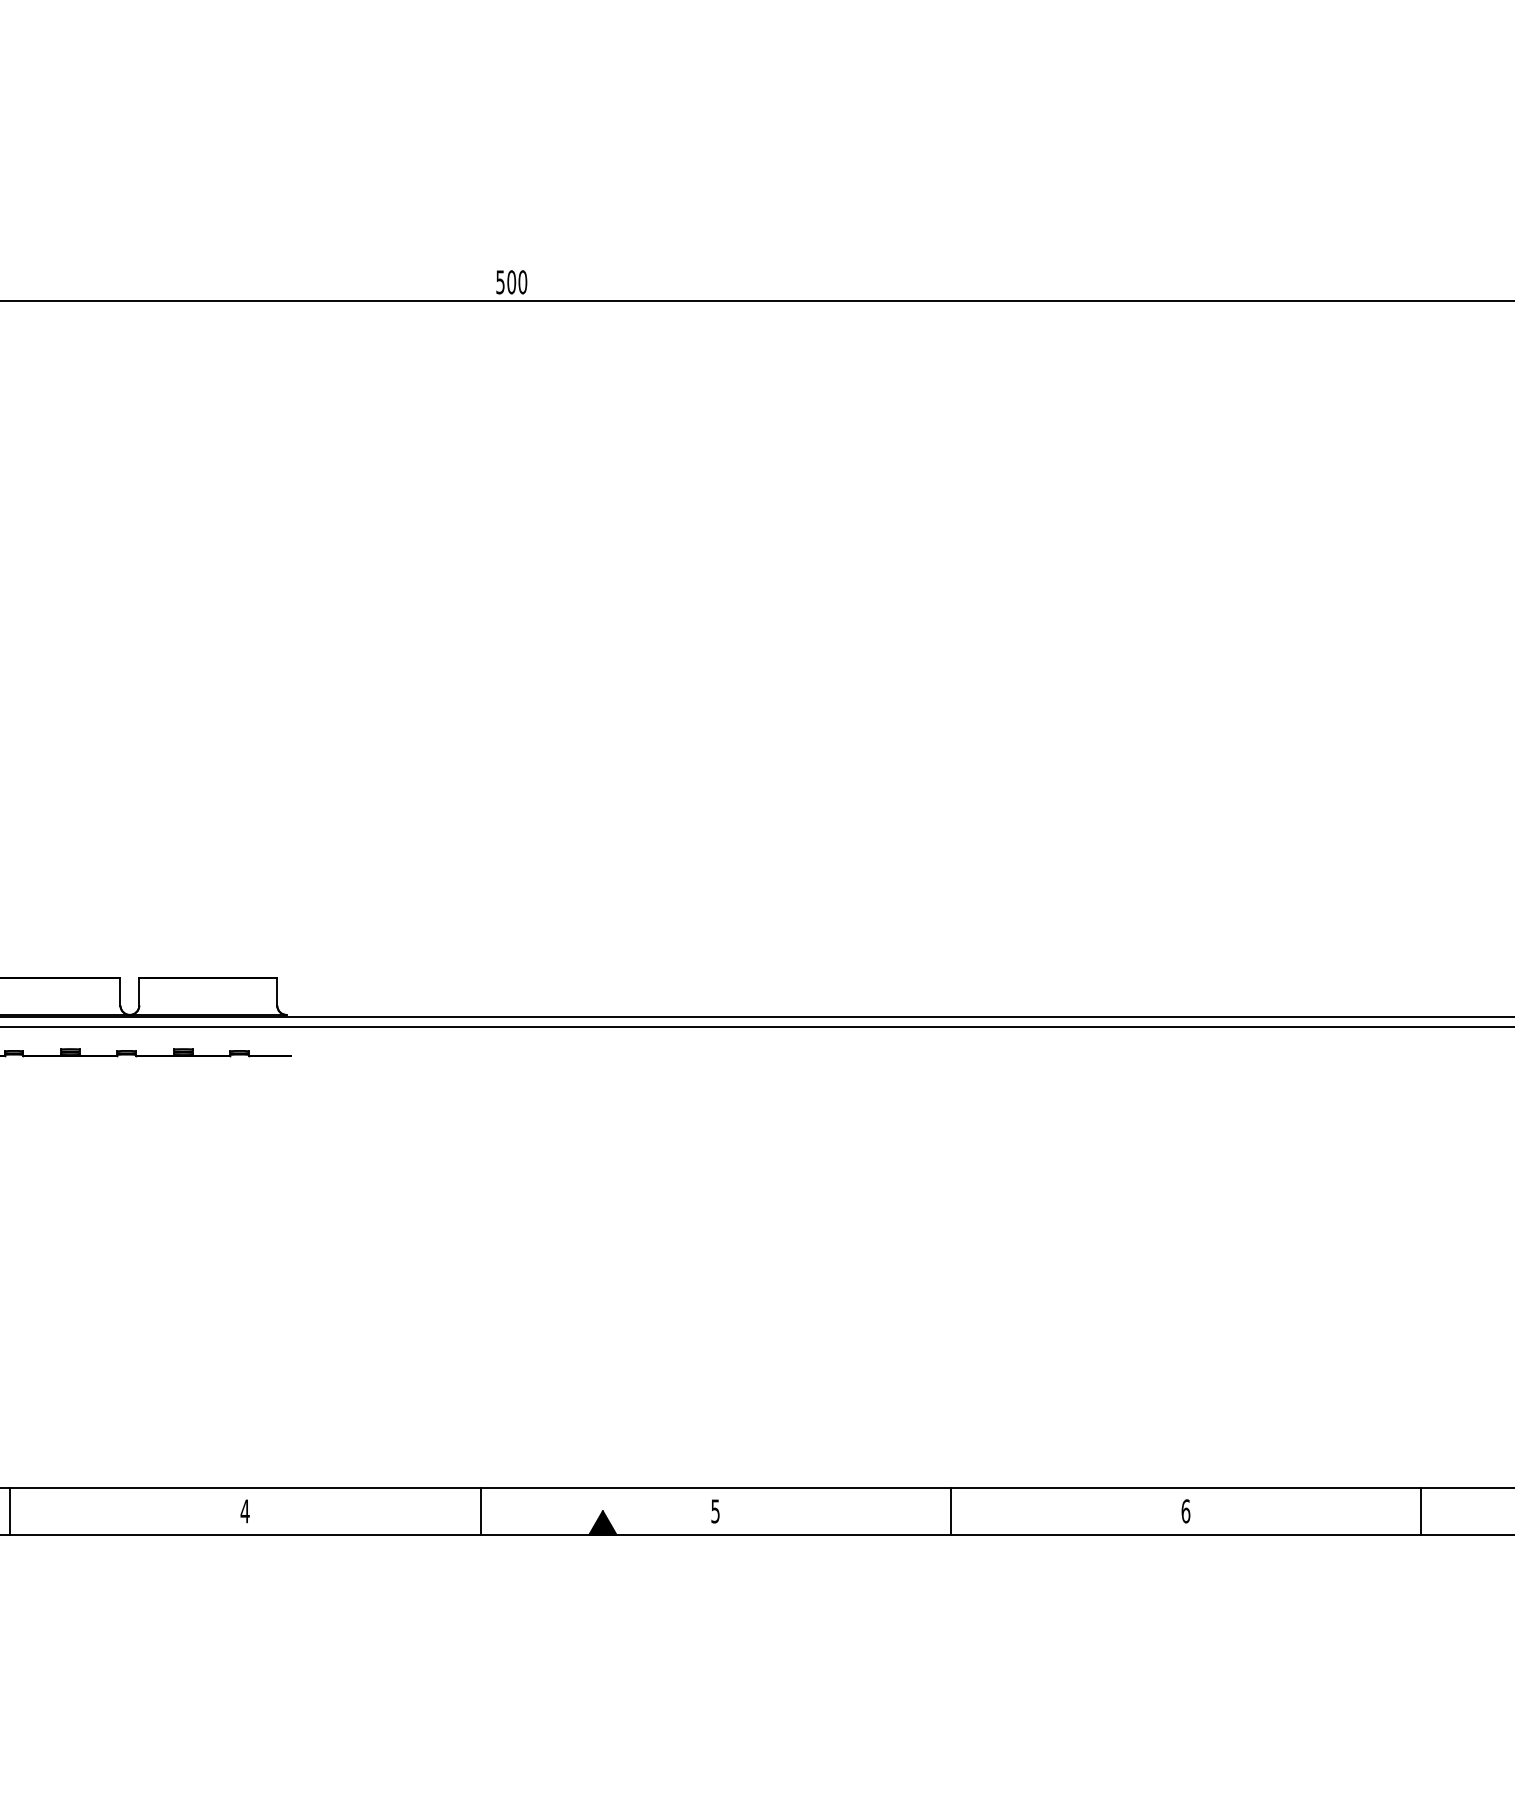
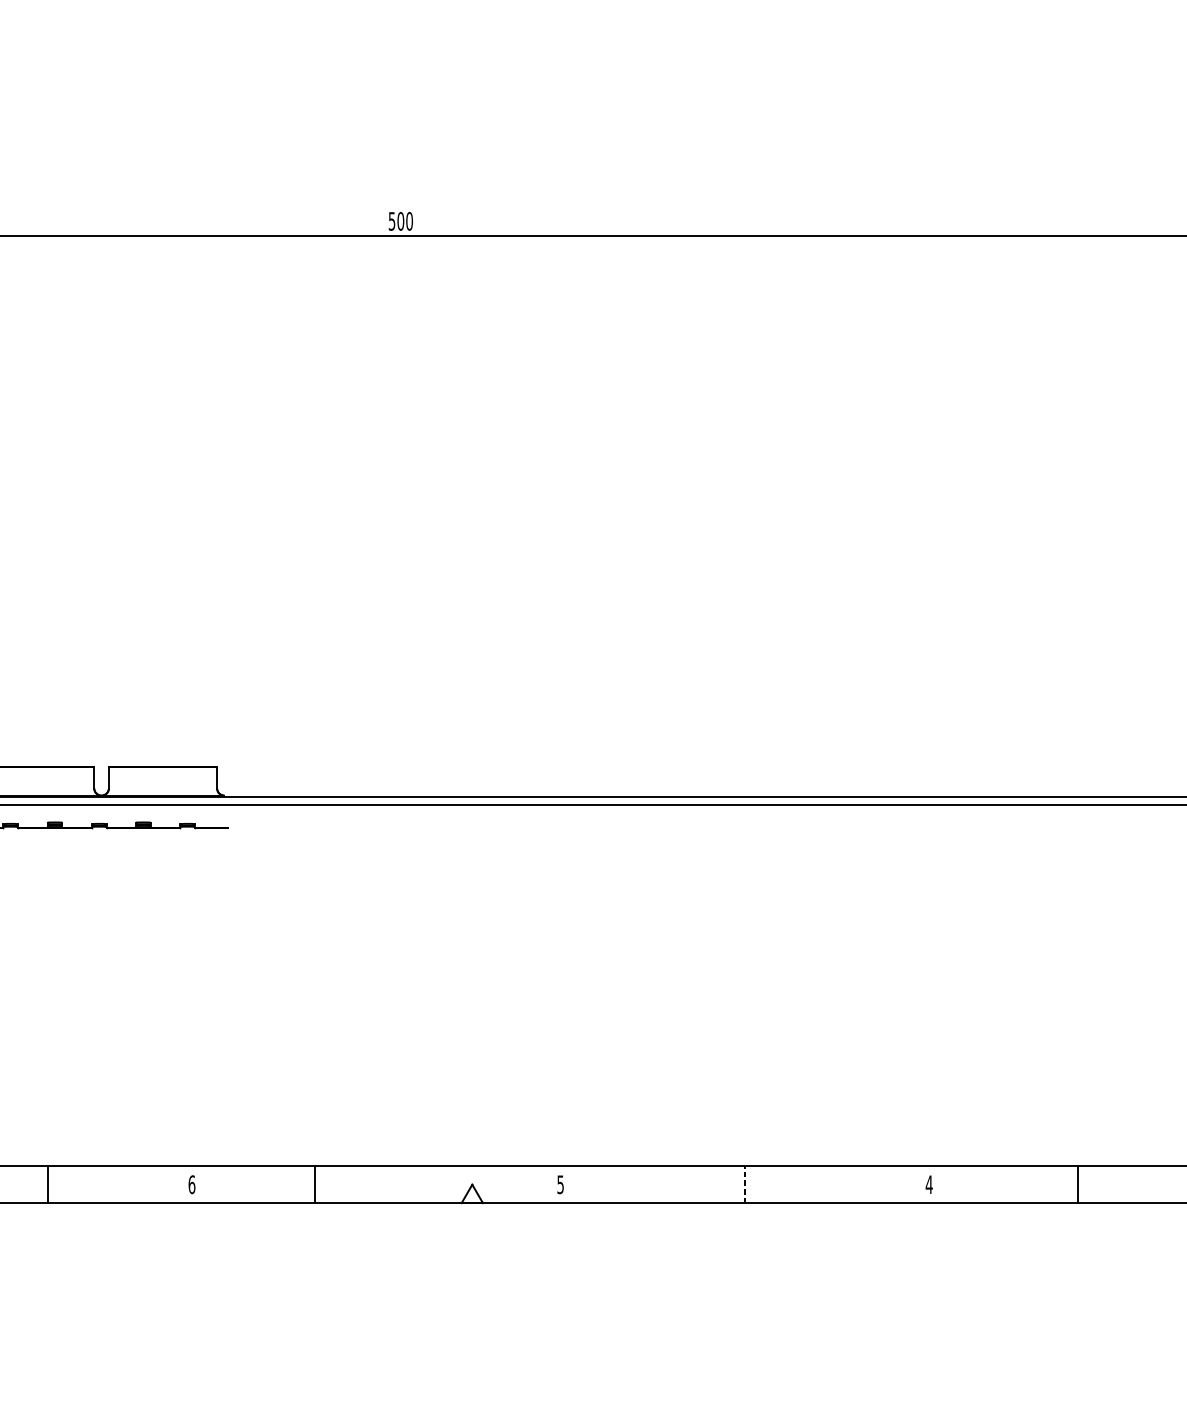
line: (10, 1510) -> (47, 1184), moved
line: (480, 1510) -> (314, 1184), moved
line: (1421, 1510) -> (1077, 1184), moved
text: (244, 1511) -> (191, 1184), 4 -> 6
line: (950, 1511) -> (744, 1184), solid -> dashed
text: (1185, 1511) -> (928, 1184), 6 -> 4
fill: (602, 1522) -> (472, 1193), removed

